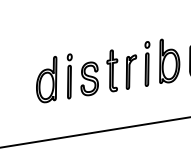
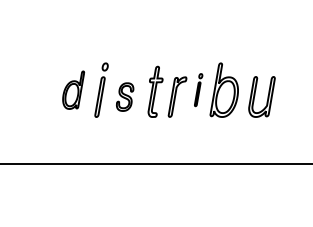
part: (147, 63) -> (198, 89), size x0.6
part: (88, 78) -> (124, 96), size x0.7
part: (47, 79) -> (73, 89), size x0.7

